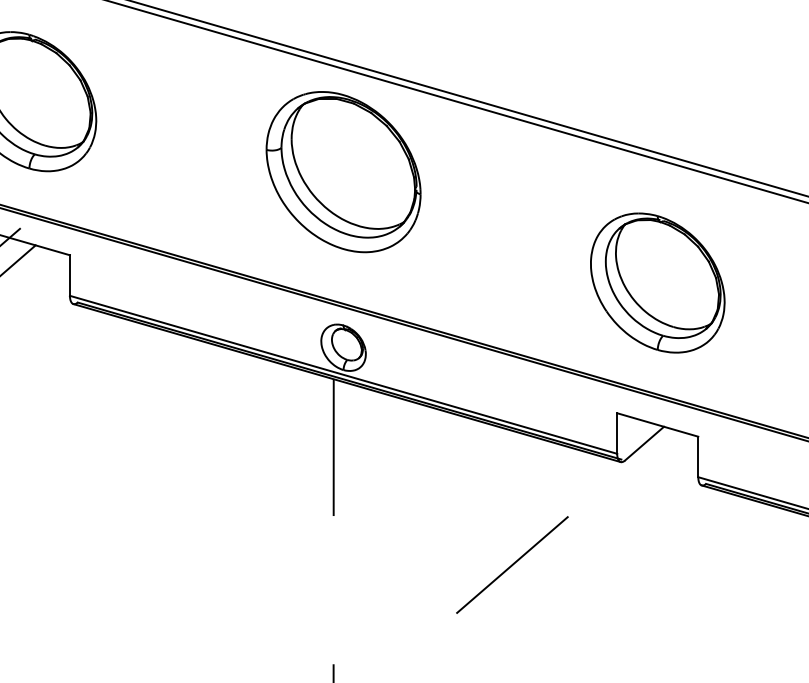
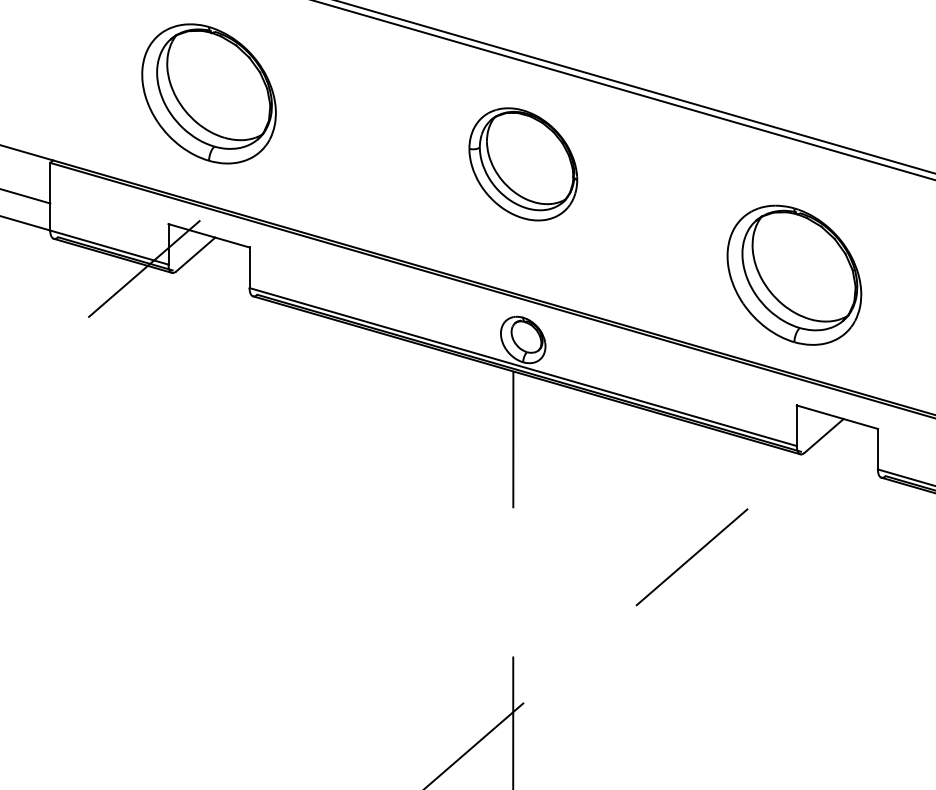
part: (343, 172) -> (523, 164), size x0.7
part: (657, 282) -> (794, 274), moved

